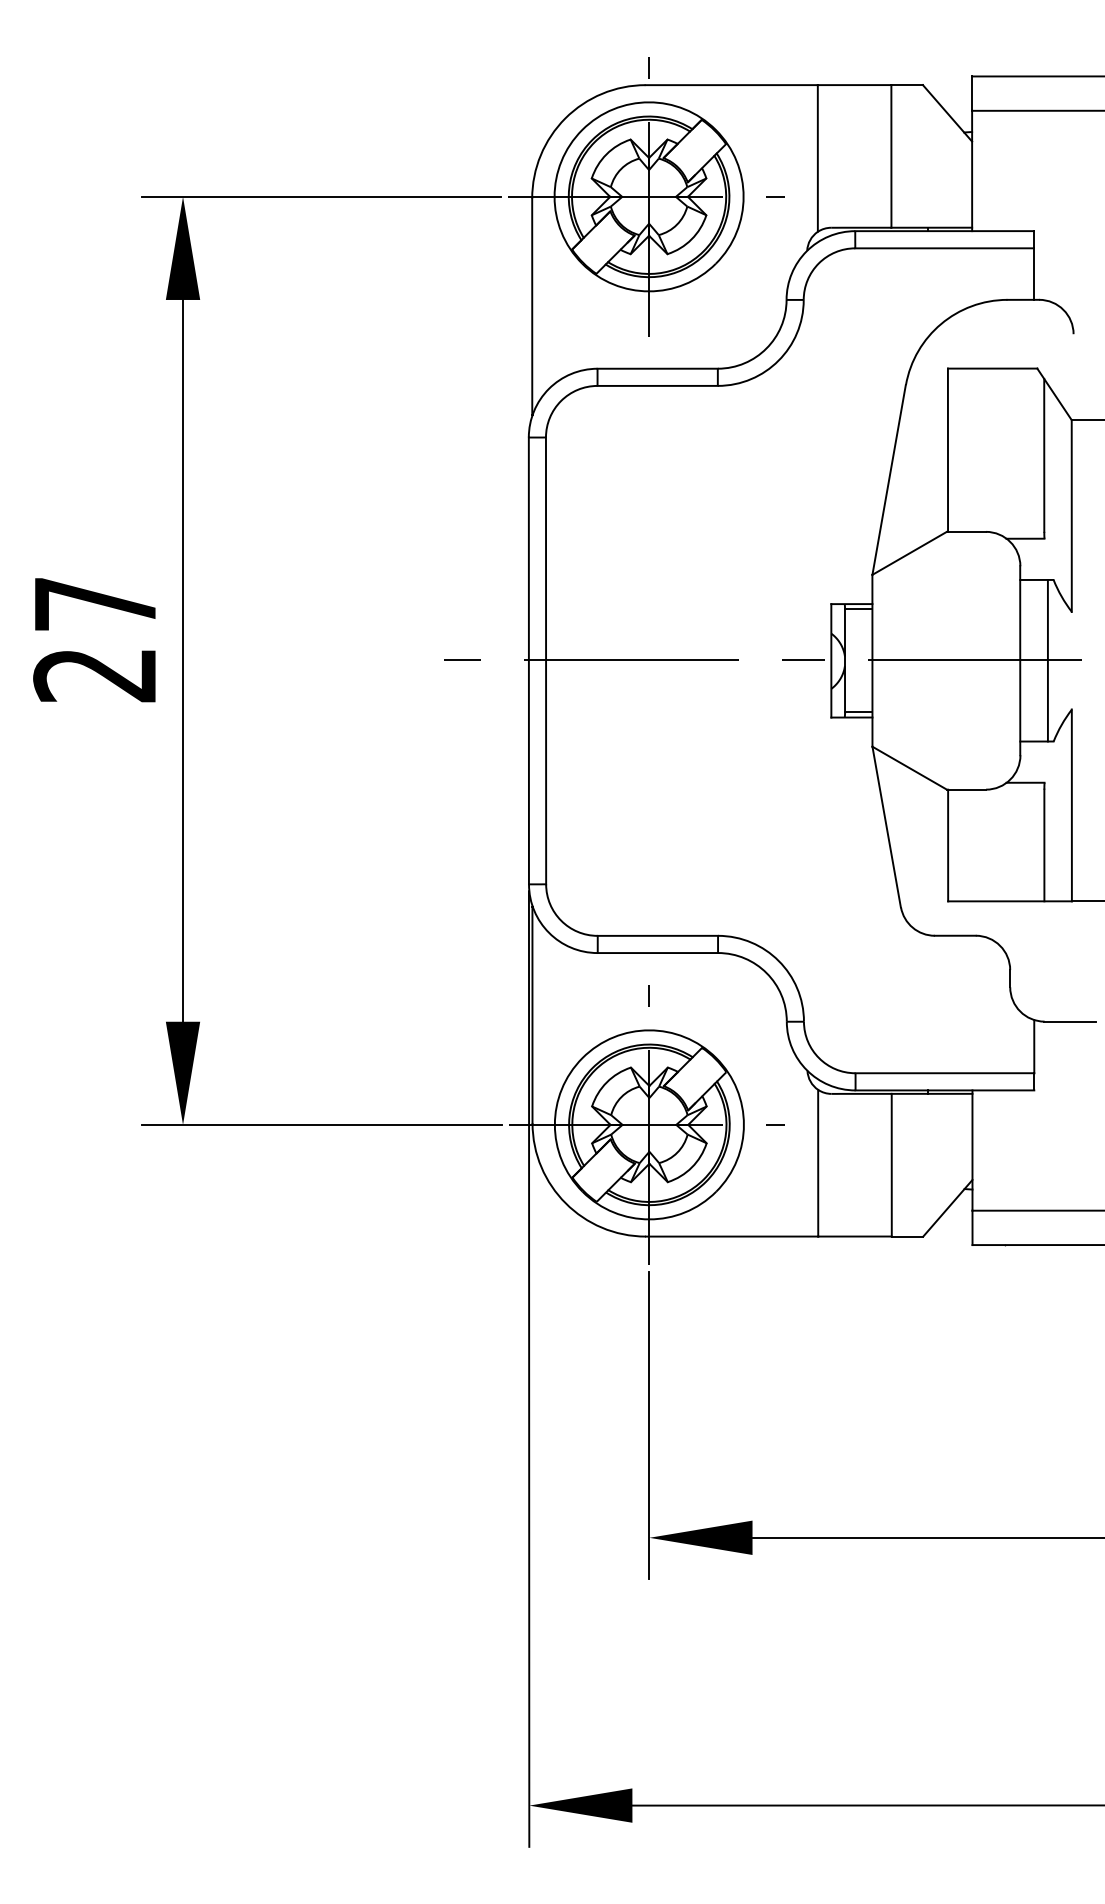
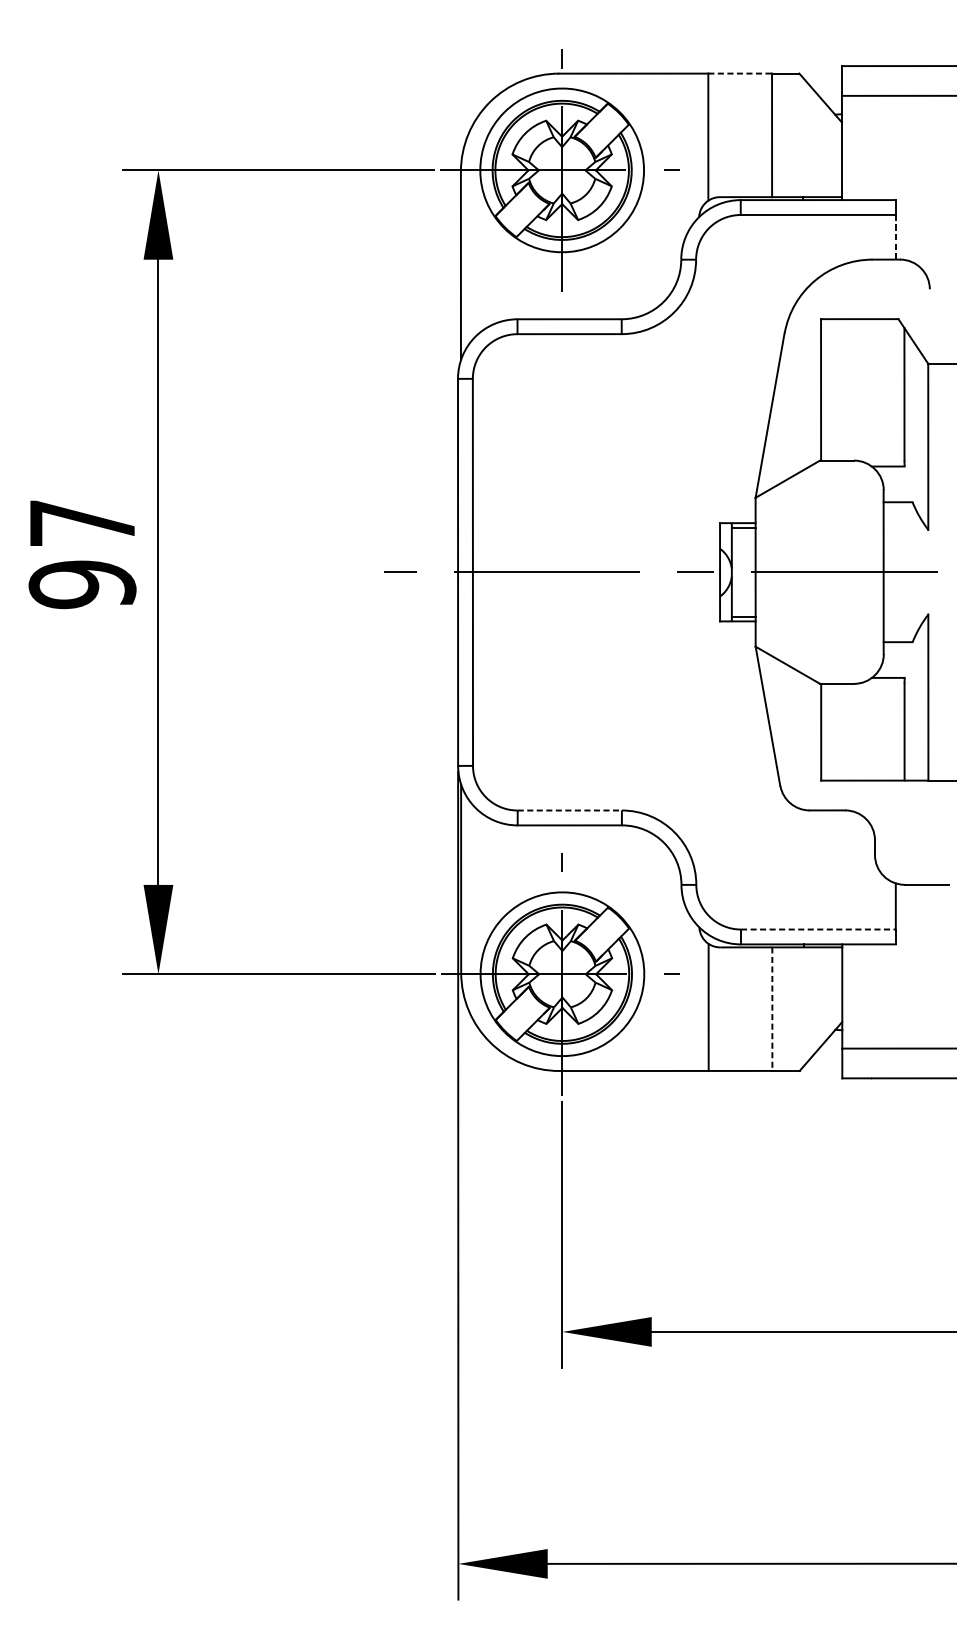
line: (854, 85) -> (740, 73), solid -> dashed
line: (1034, 274) -> (896, 237), solid -> dashed
line: (1047, 660) -> (907, 572), removed
text: (95, 675) -> (82, 584), 27 -> 97
line: (658, 935) -> (570, 810), solid -> dashed
line: (945, 1073) -> (818, 929), solid -> dashed
line: (891, 1165) -> (772, 1009), solid -> dashed

